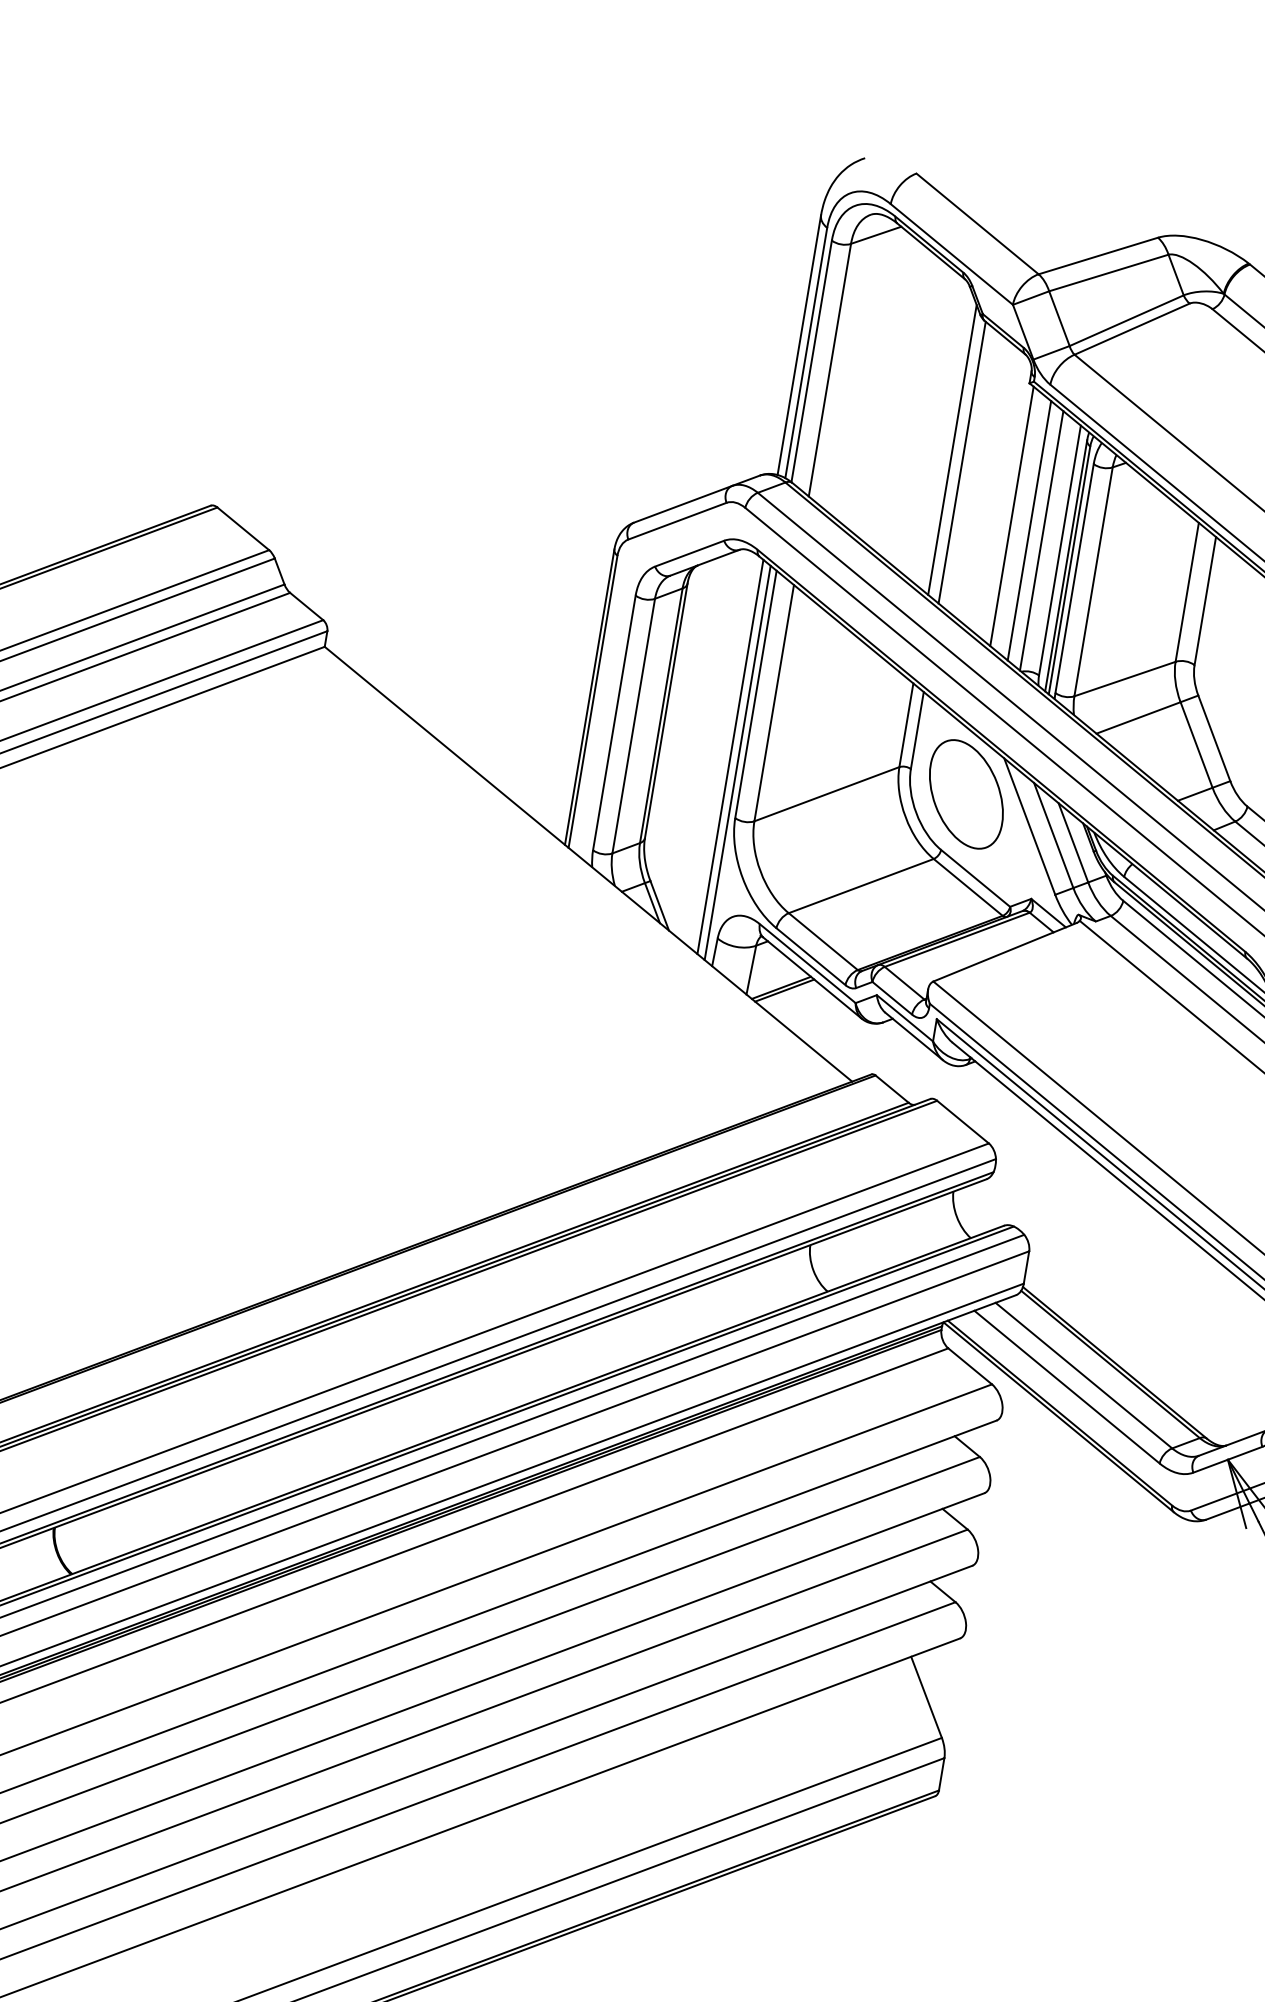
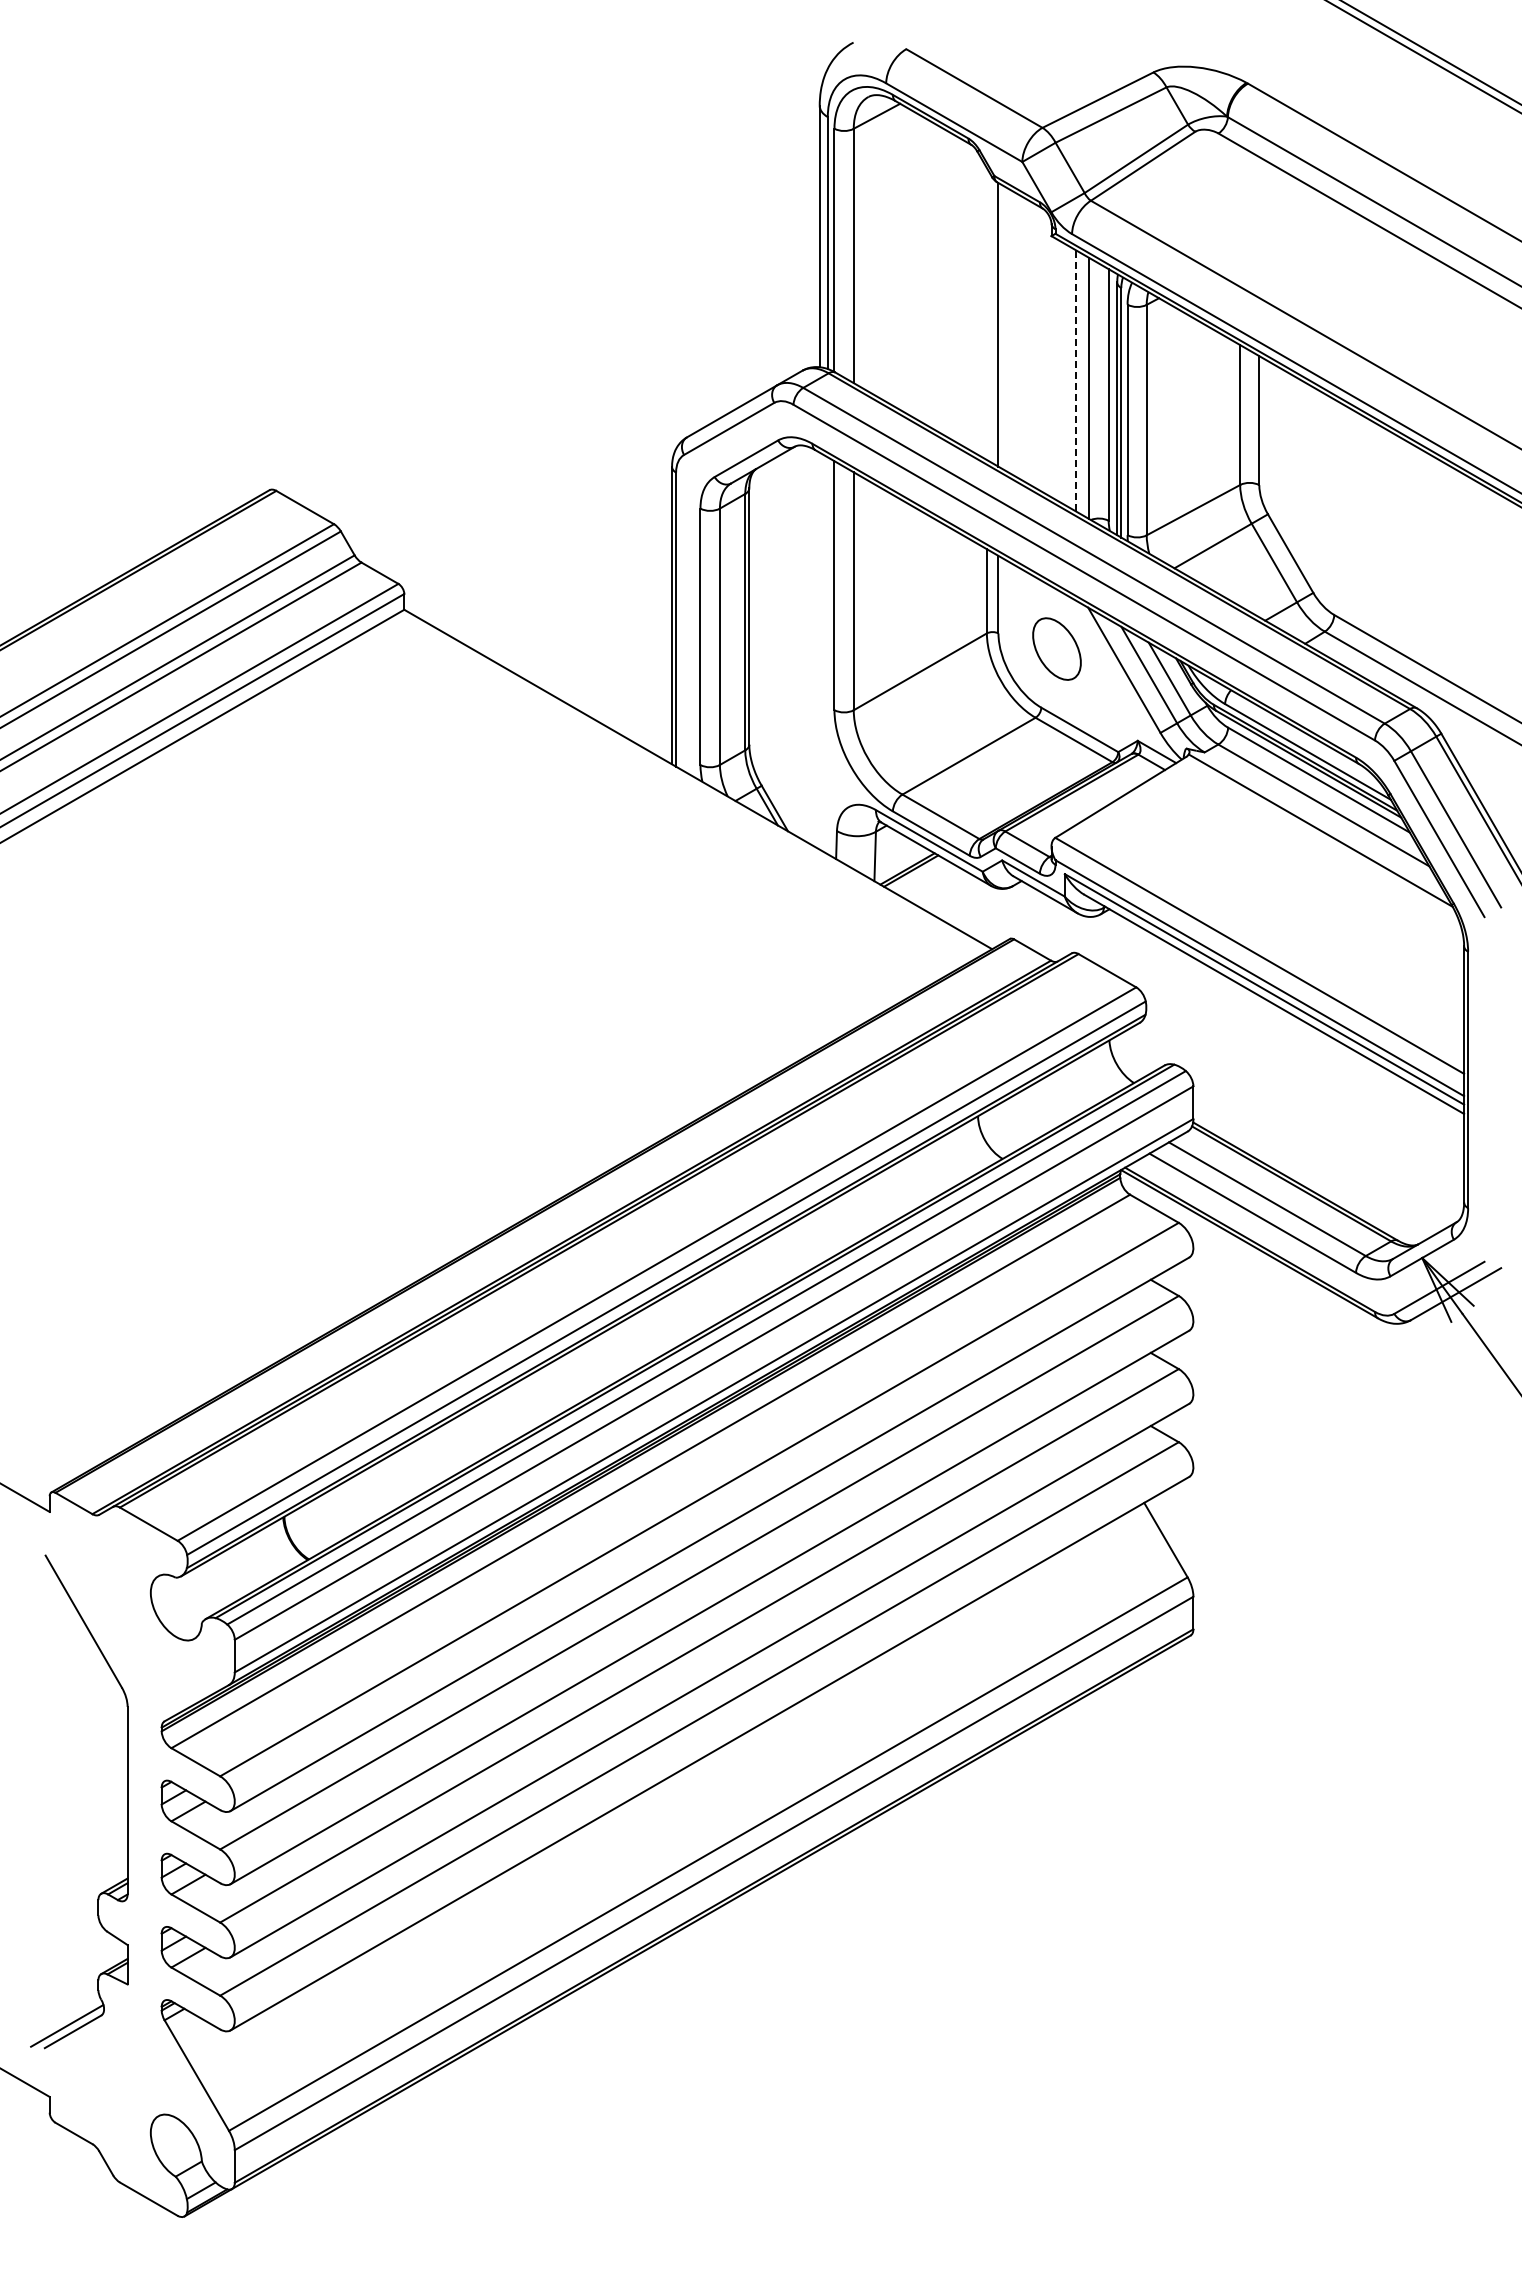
line: (952, 450) -> (986, 314), removed
line: (1012, 515) -> (1056, 368), removed
line: (1029, 530) -> (1075, 380), solid -> dashed
line: (730, 756) -> (819, 650), removed
line: (737, 762) -> (827, 655), removed
part: (966, 793) -> (1056, 648), size x0.6

